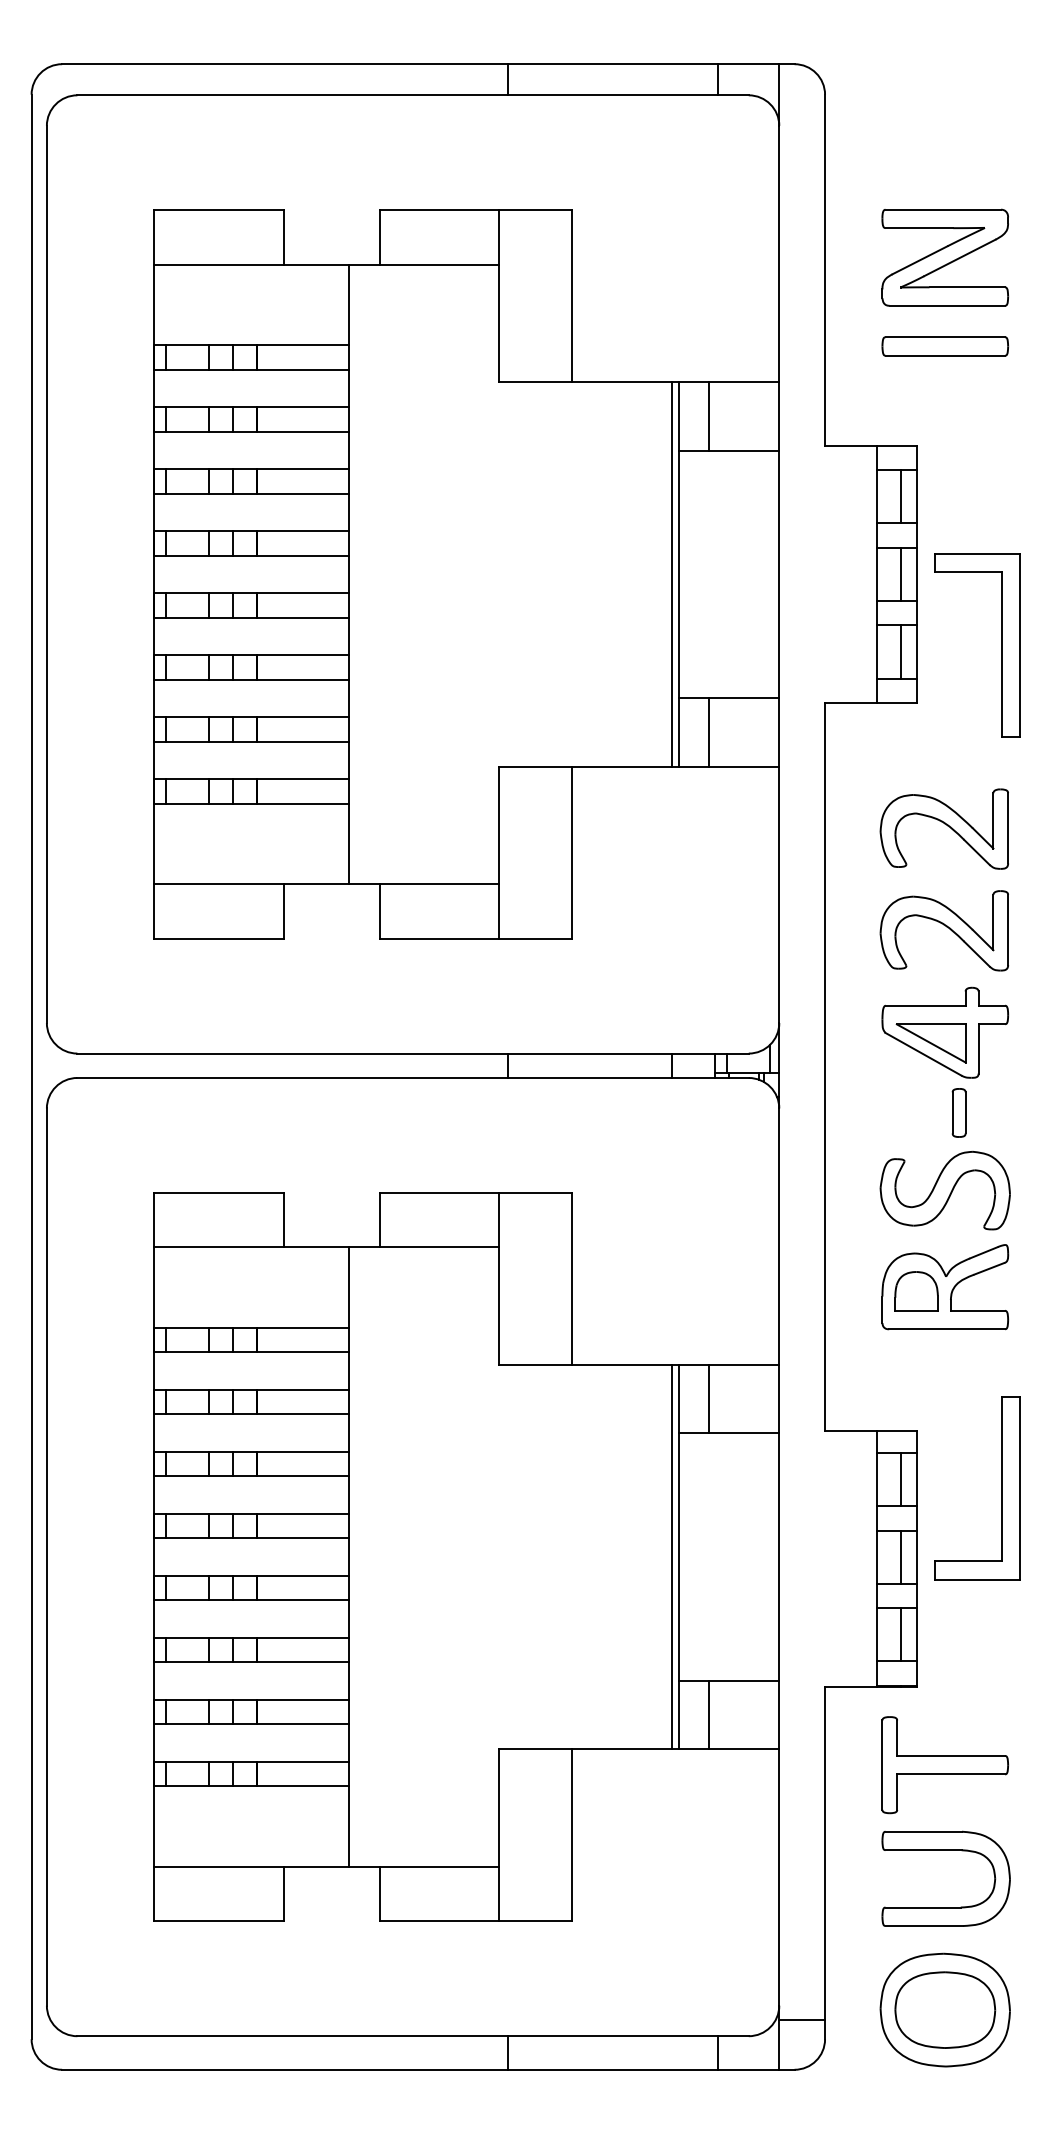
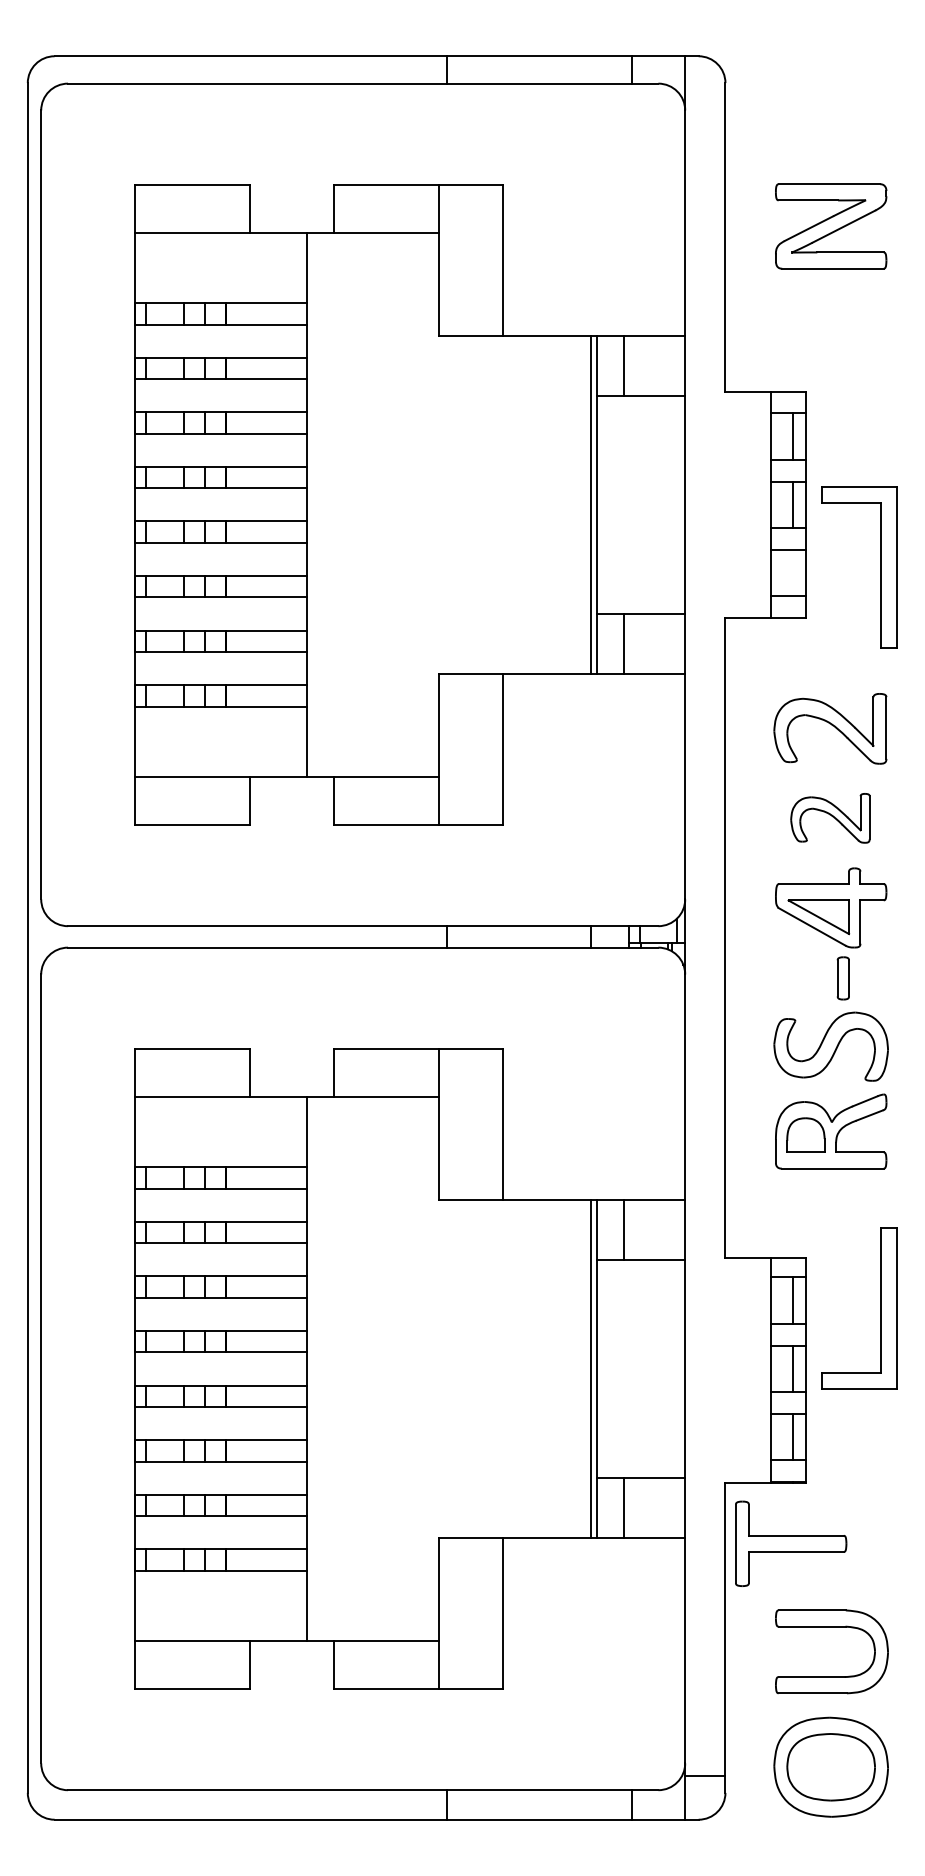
part: (945, 346) -> (831, 304), removed
line: (901, 651) -> (792, 572), removed
part: (944, 931) -> (830, 818), size x0.7
part: (945, 1764) -> (791, 1543), moved

